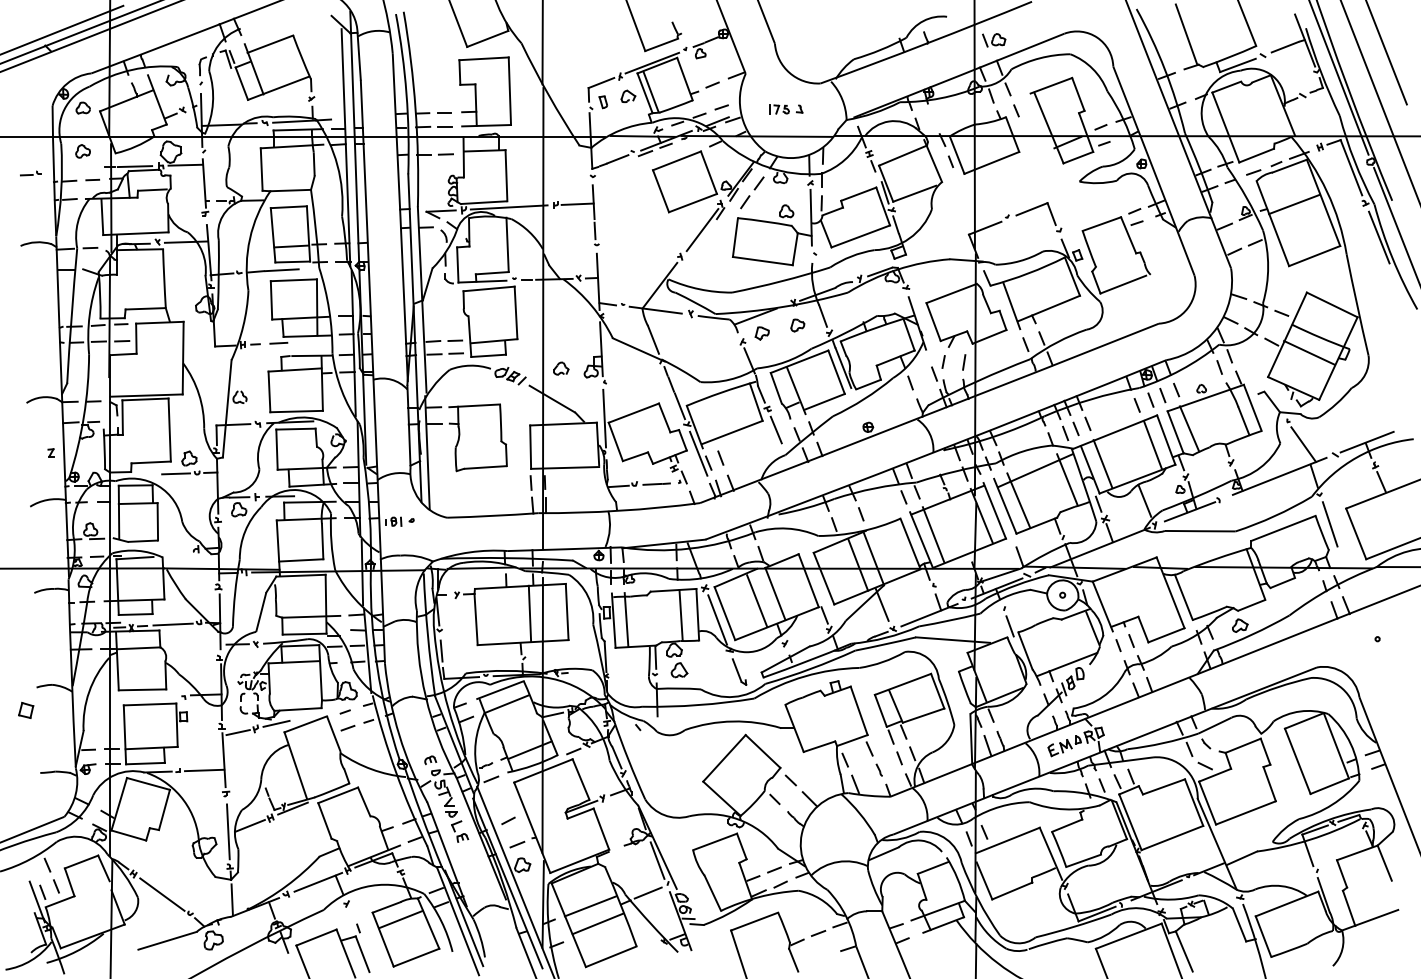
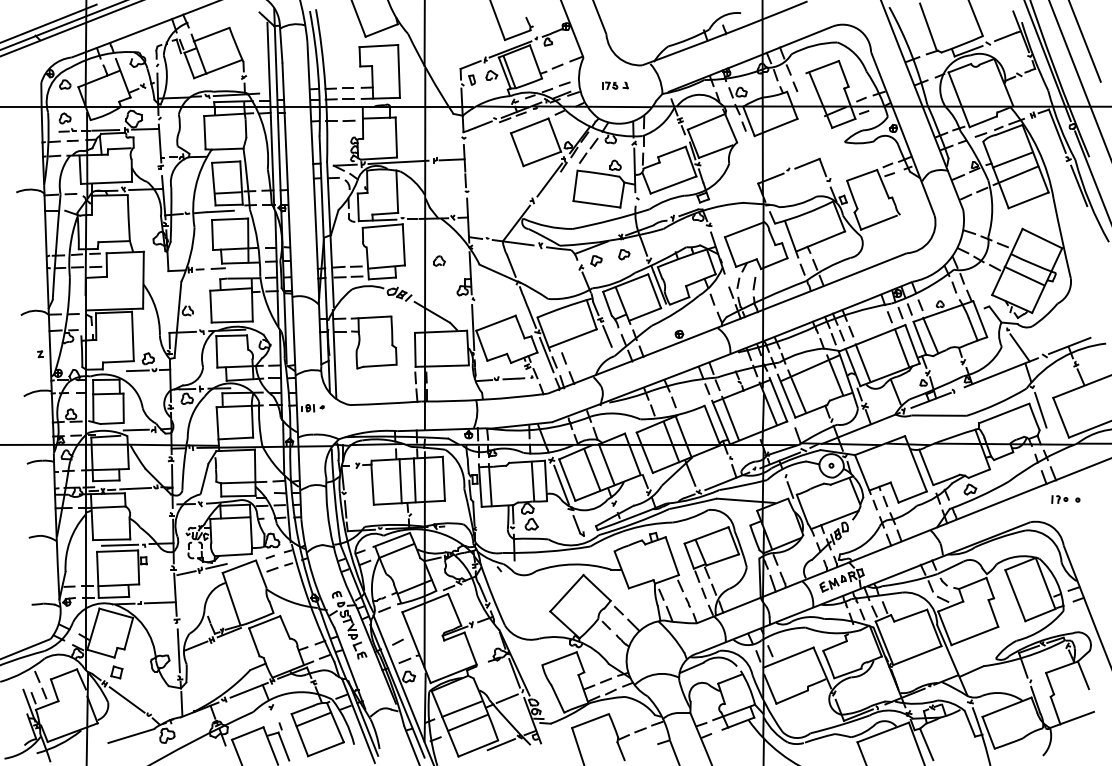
part: (994, 40) -> (738, 92), moved
part: (30, 173) -> (67, 130), moved
line: (1298, 224) -> (1015, 175), added
part: (561, 368) -> (439, 260), moved
line: (174, 549) -> (136, 429), added
line: (511, 614) -> (400, 480), added
part: (1354, 638) -> (1059, 499), added
line: (153, 696) -> (120, 544), added
part: (26, 709) -> (117, 671), moved
line: (640, 951) -> (501, 744), added

